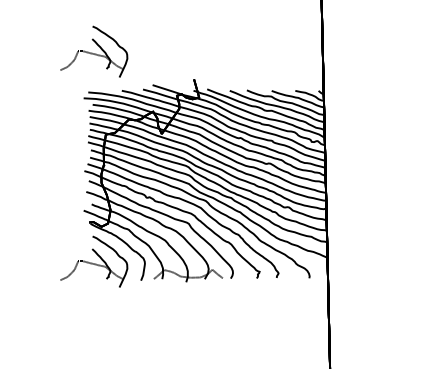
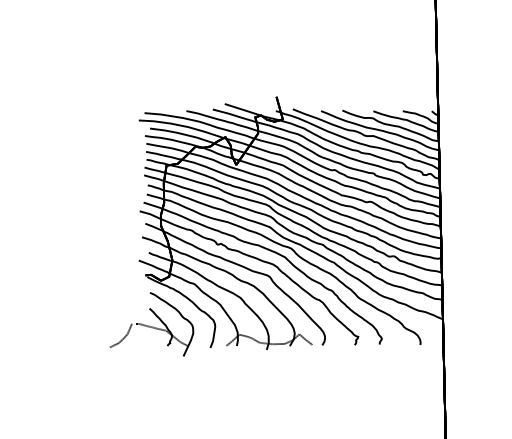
part: (94, 51) -> (152, 62), removed

